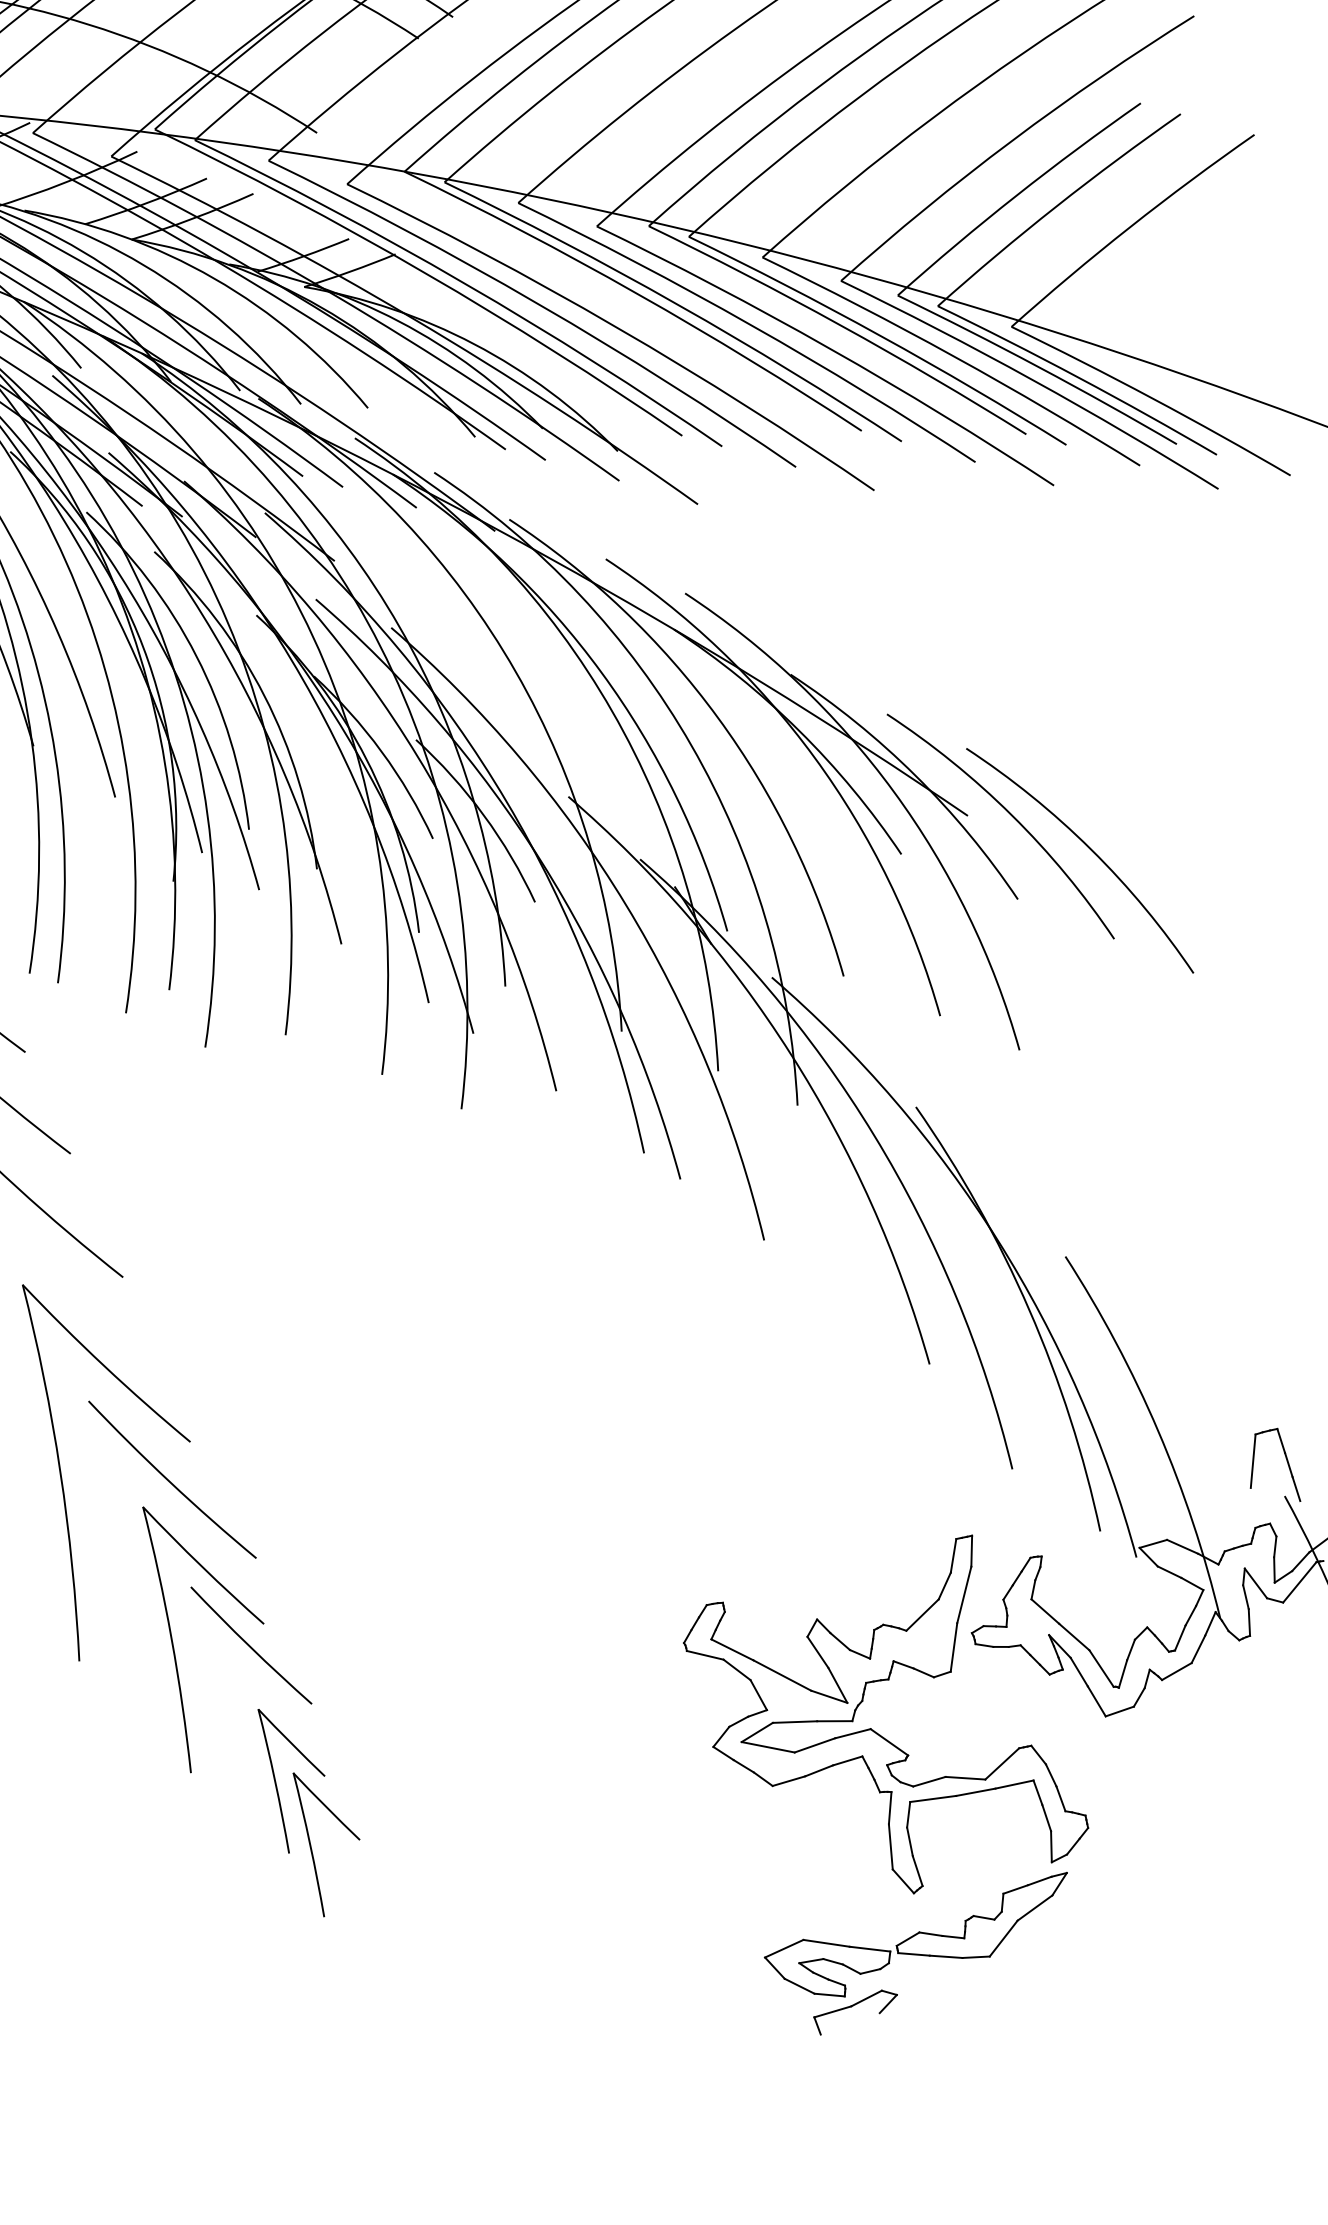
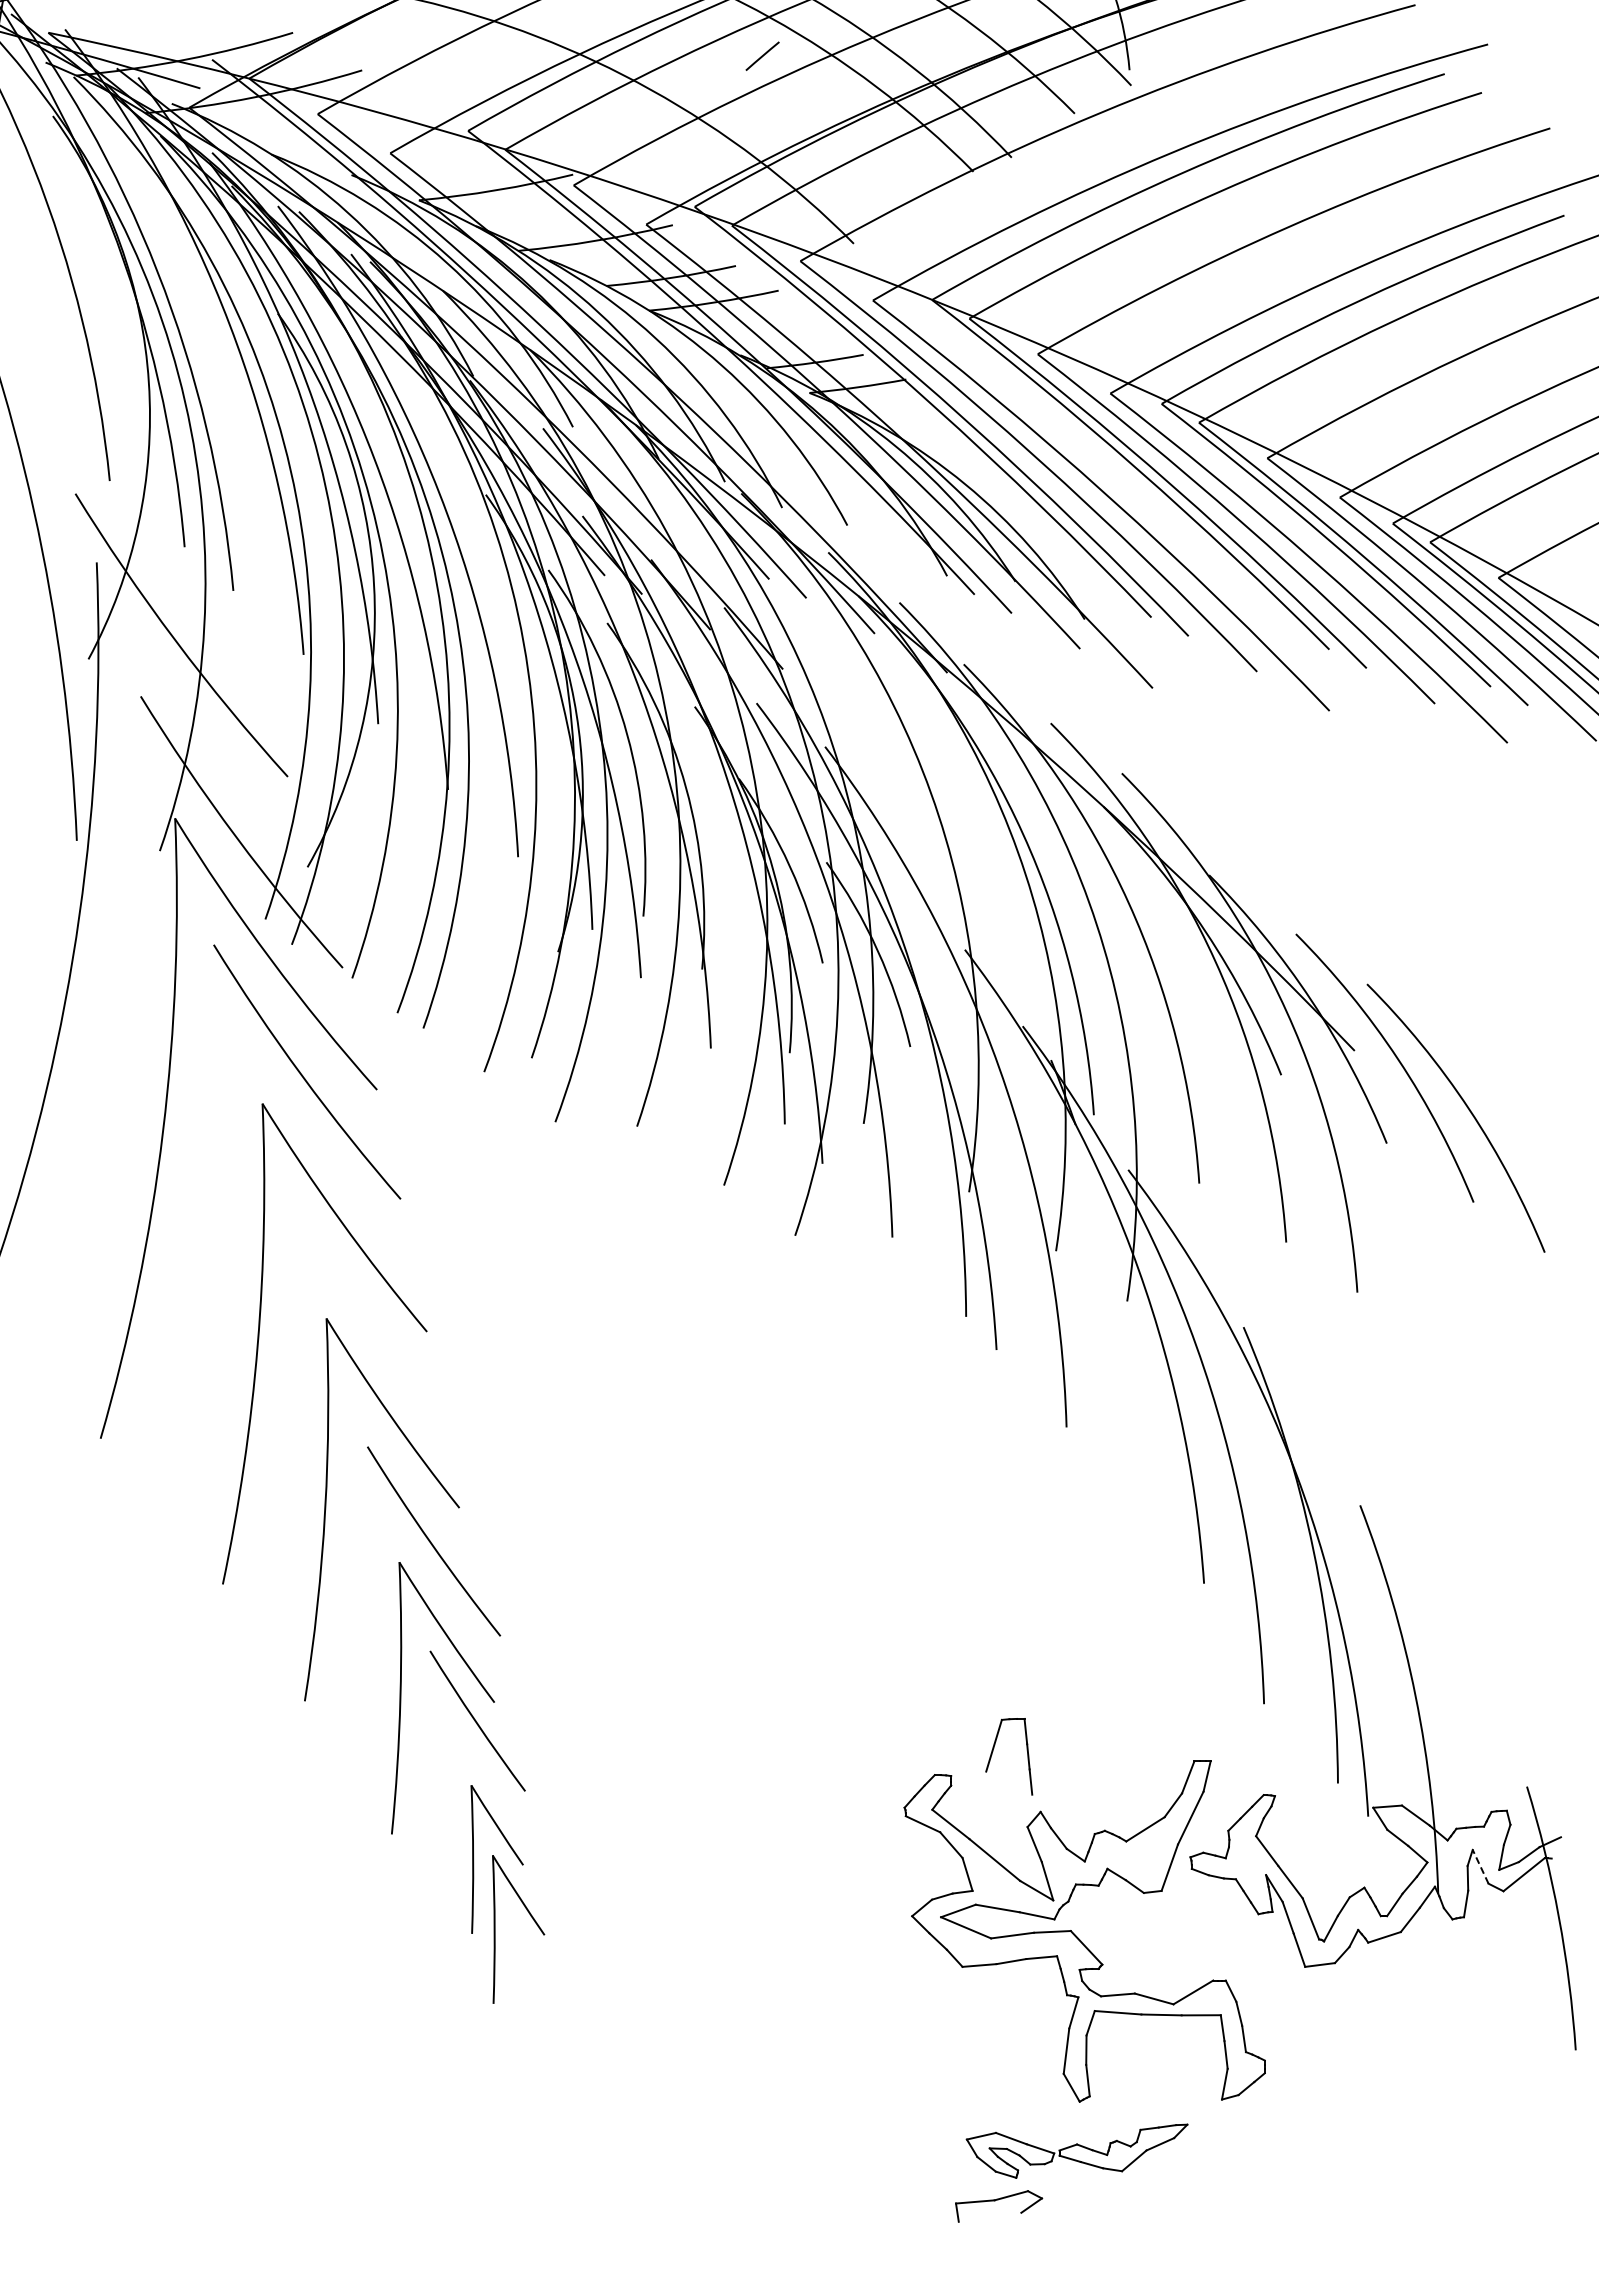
part: (1253, 1466) -> (993, 1751), moved
line: (1255, 1583) -> (1480, 1866), solid -> dashed
part: (920, 1942) -> (1076, 2151), size x0.7

